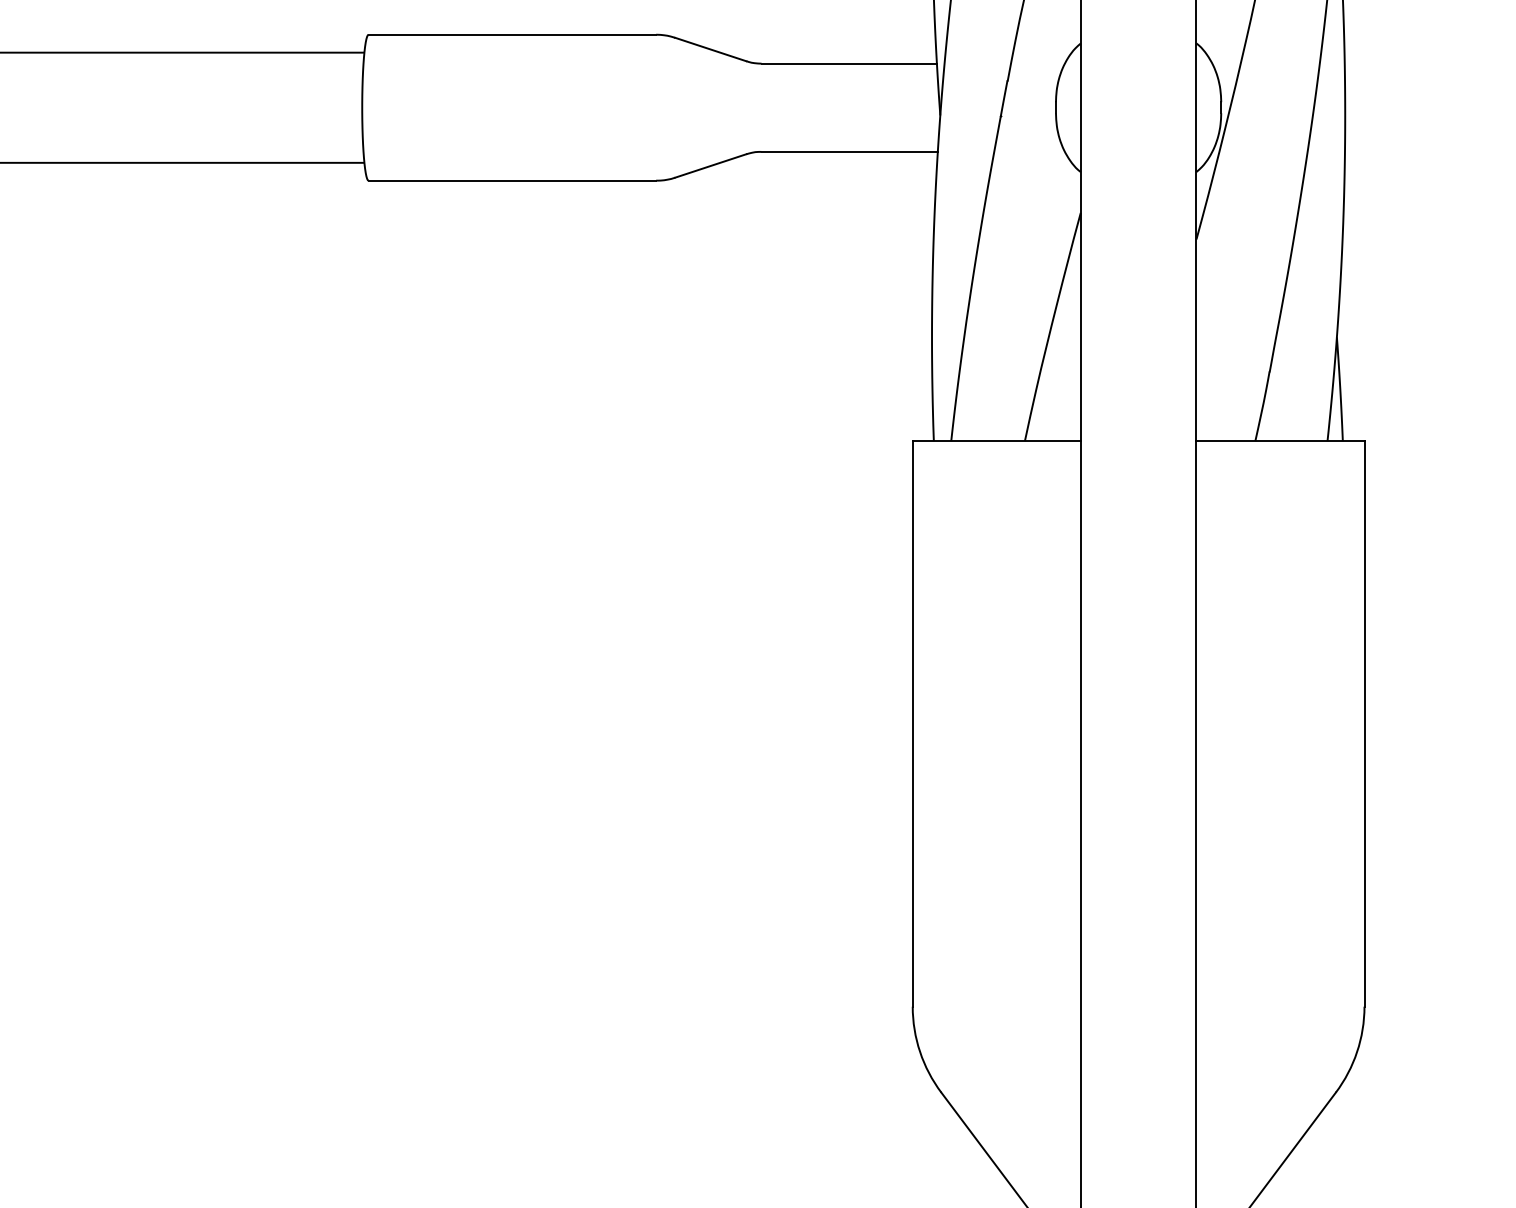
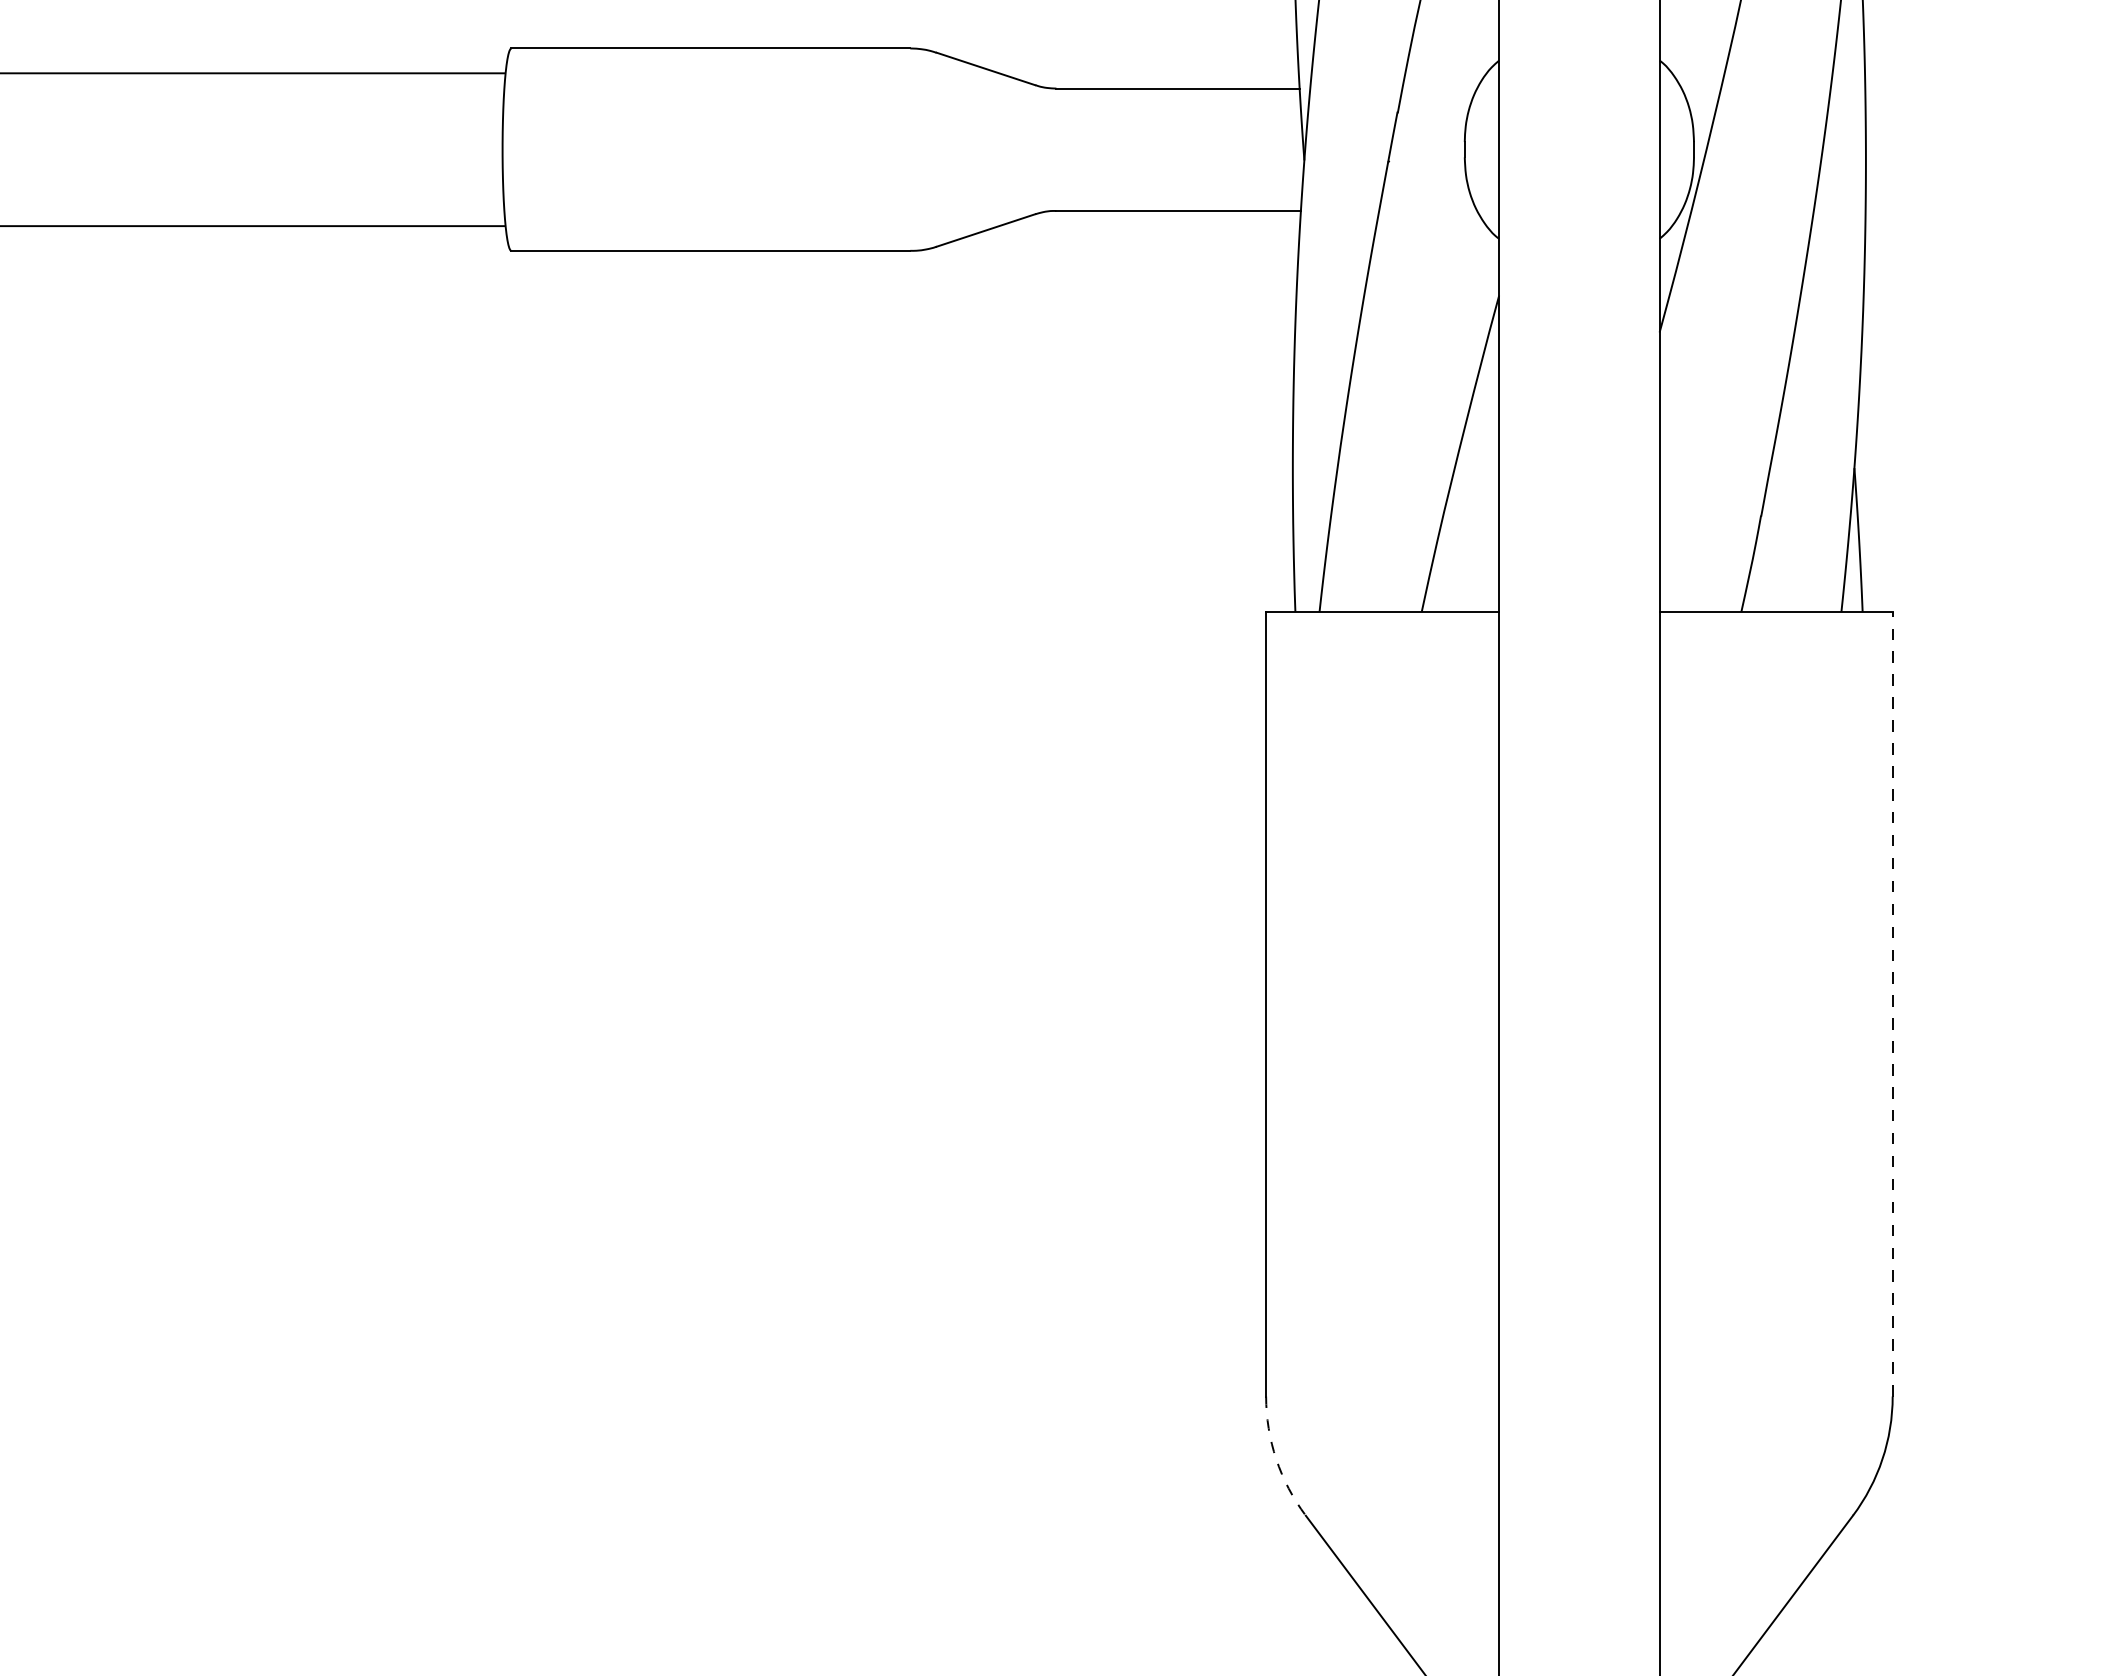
line: (1364, 723) -> (1892, 1003), solid -> dashed
arc: (920, 1052) -> (1276, 1459), solid -> dashed

